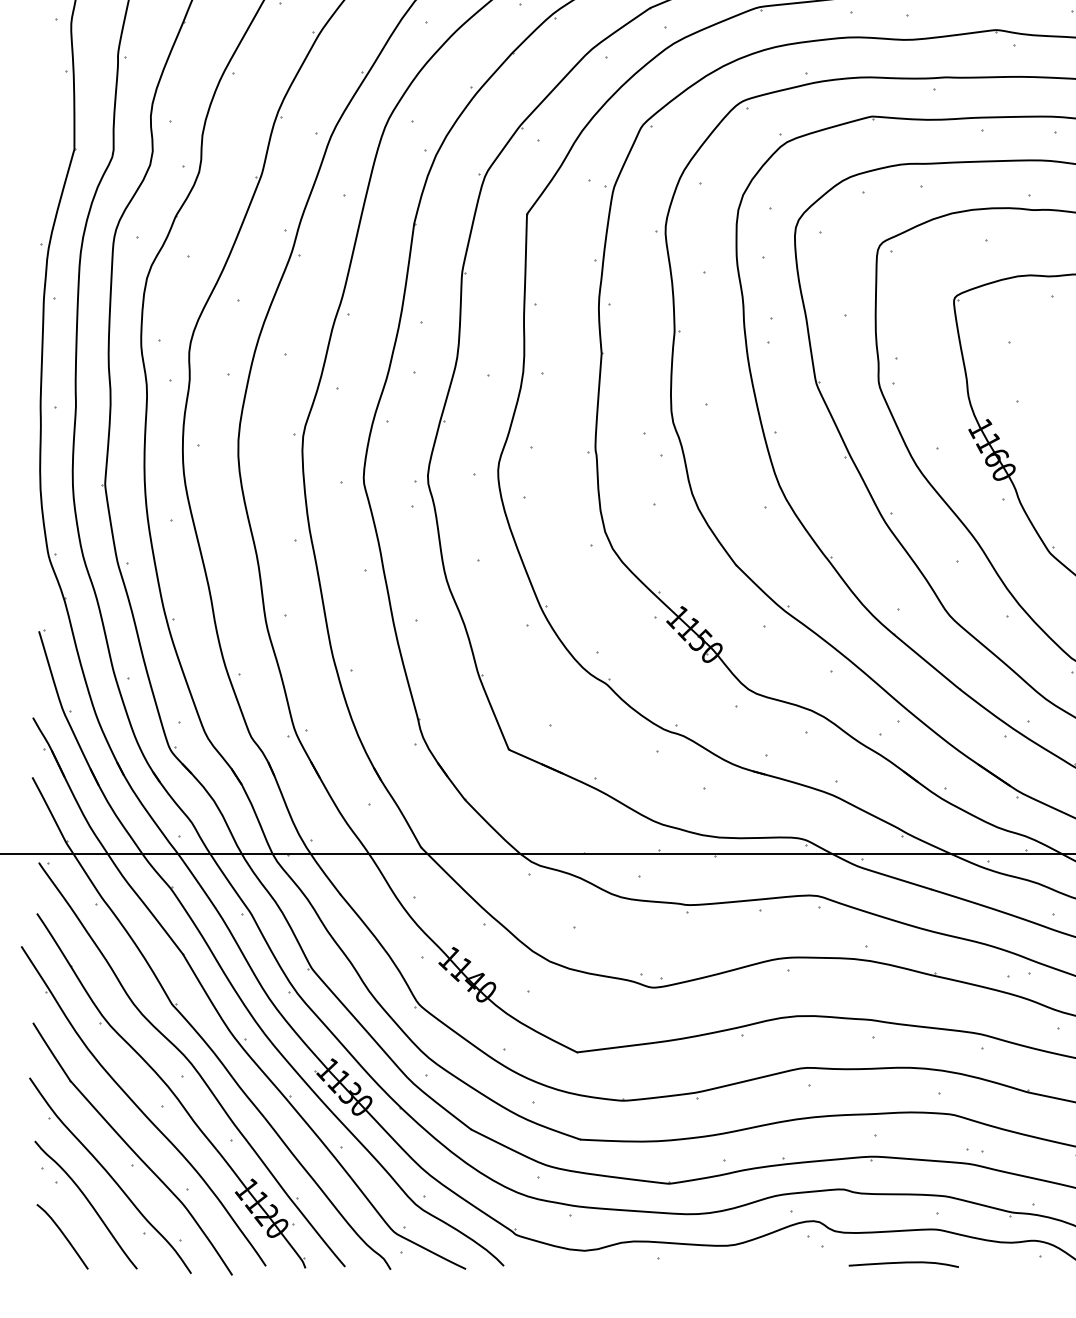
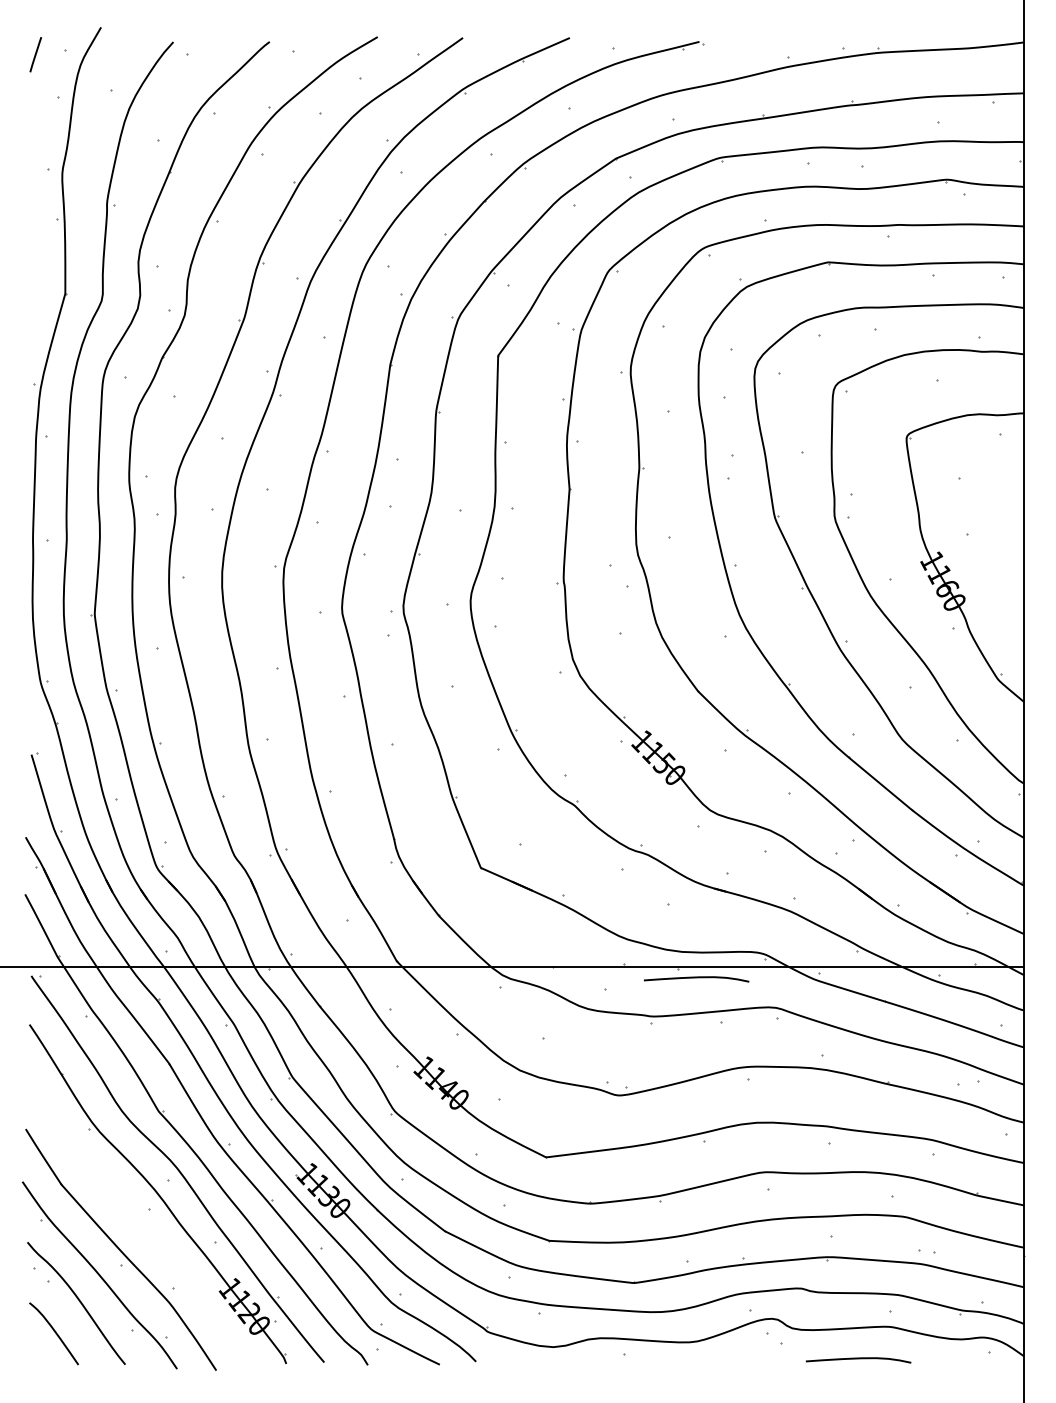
curve: (734, 865) -> (696, 978), added
part: (143, 1105) -> (131, 1208), removed

